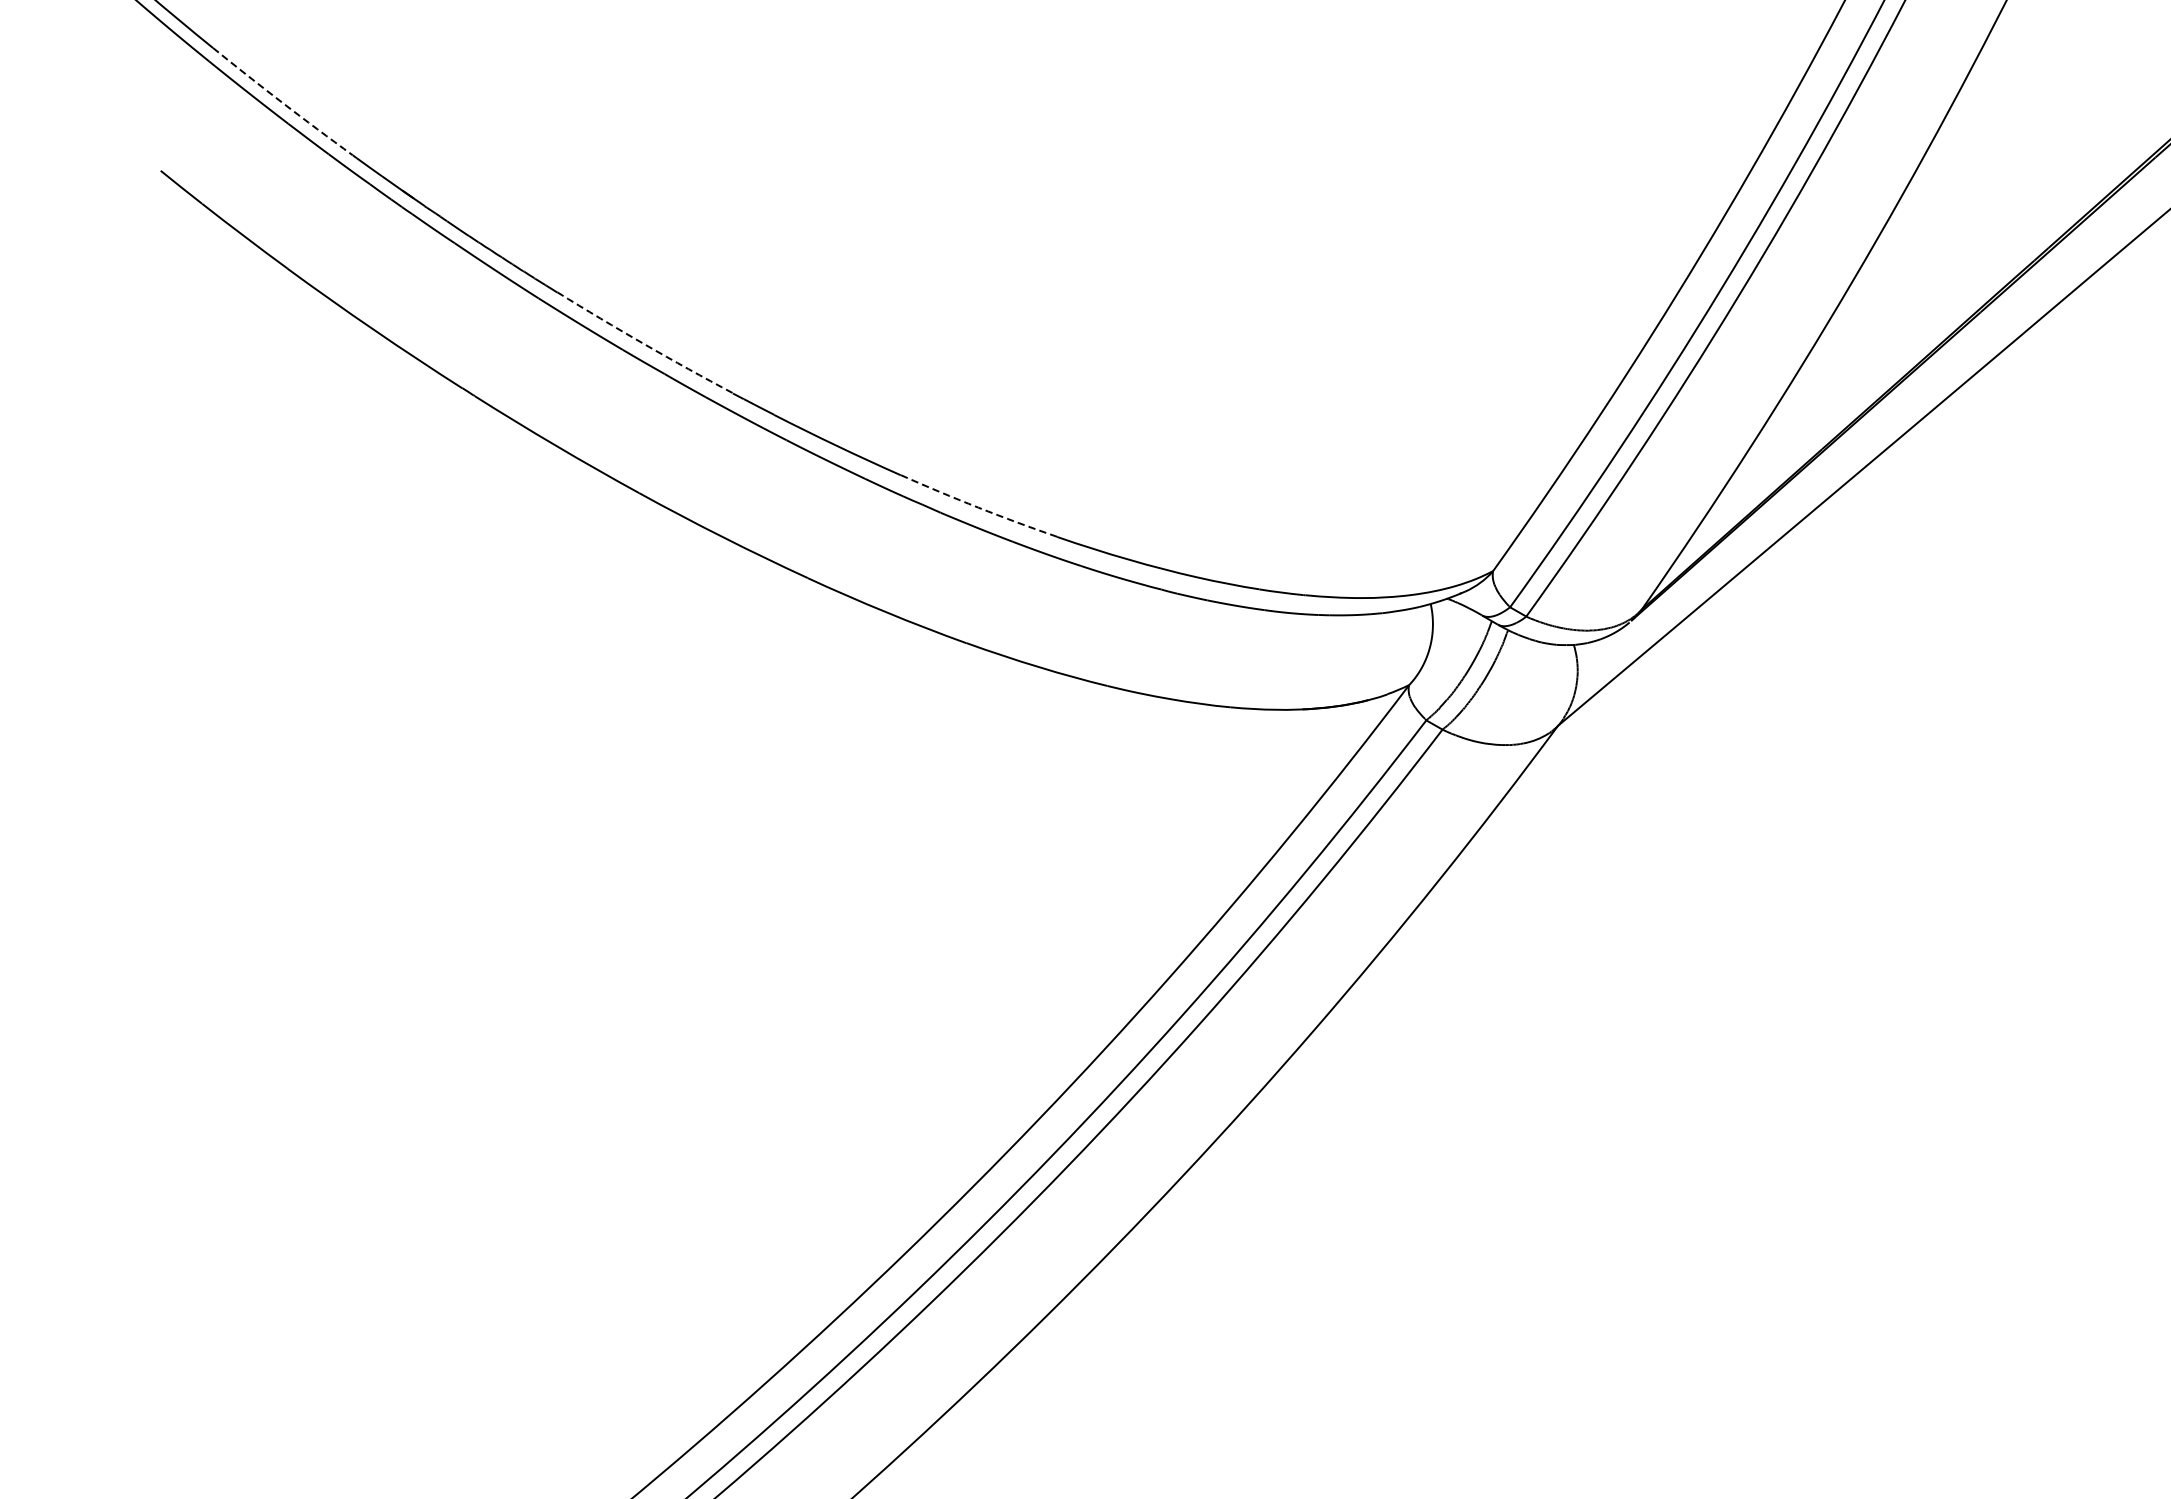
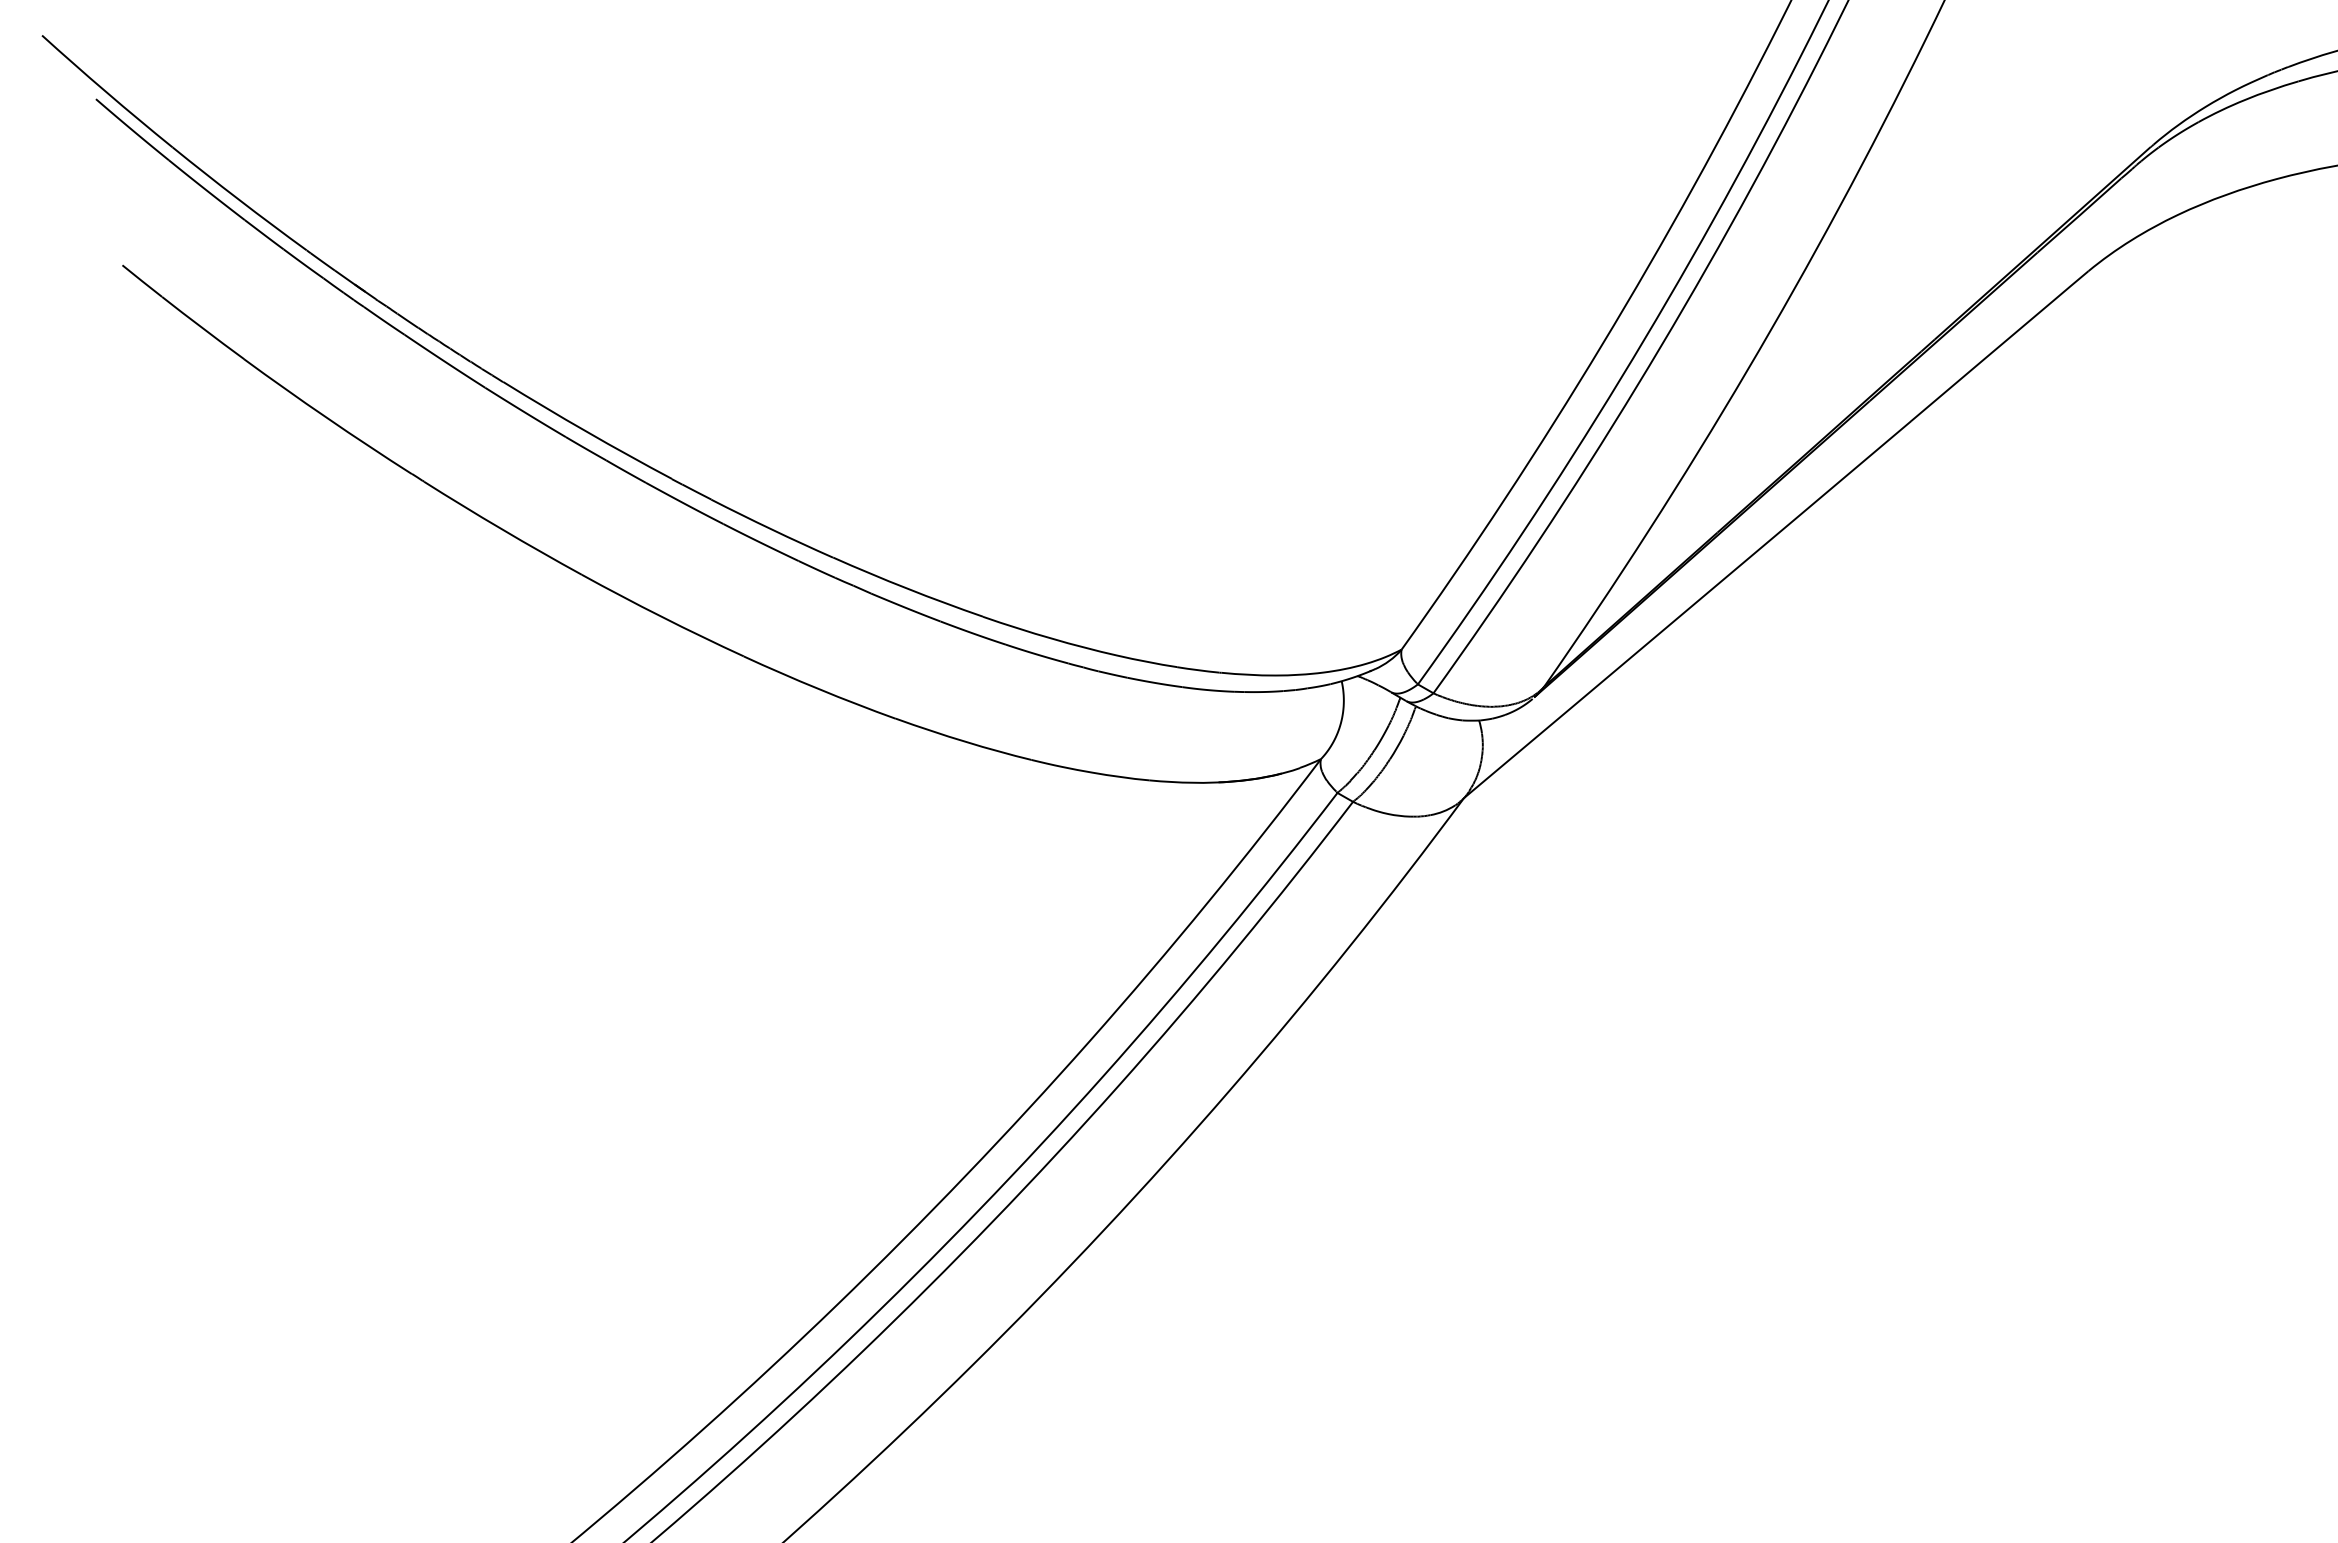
arc: (282, 102) -> (239, 199), dashed -> solid
arc: (644, 343) -> (586, 431), dashed -> solid
arc: (978, 507) -> (907, 588), dashed -> solid

